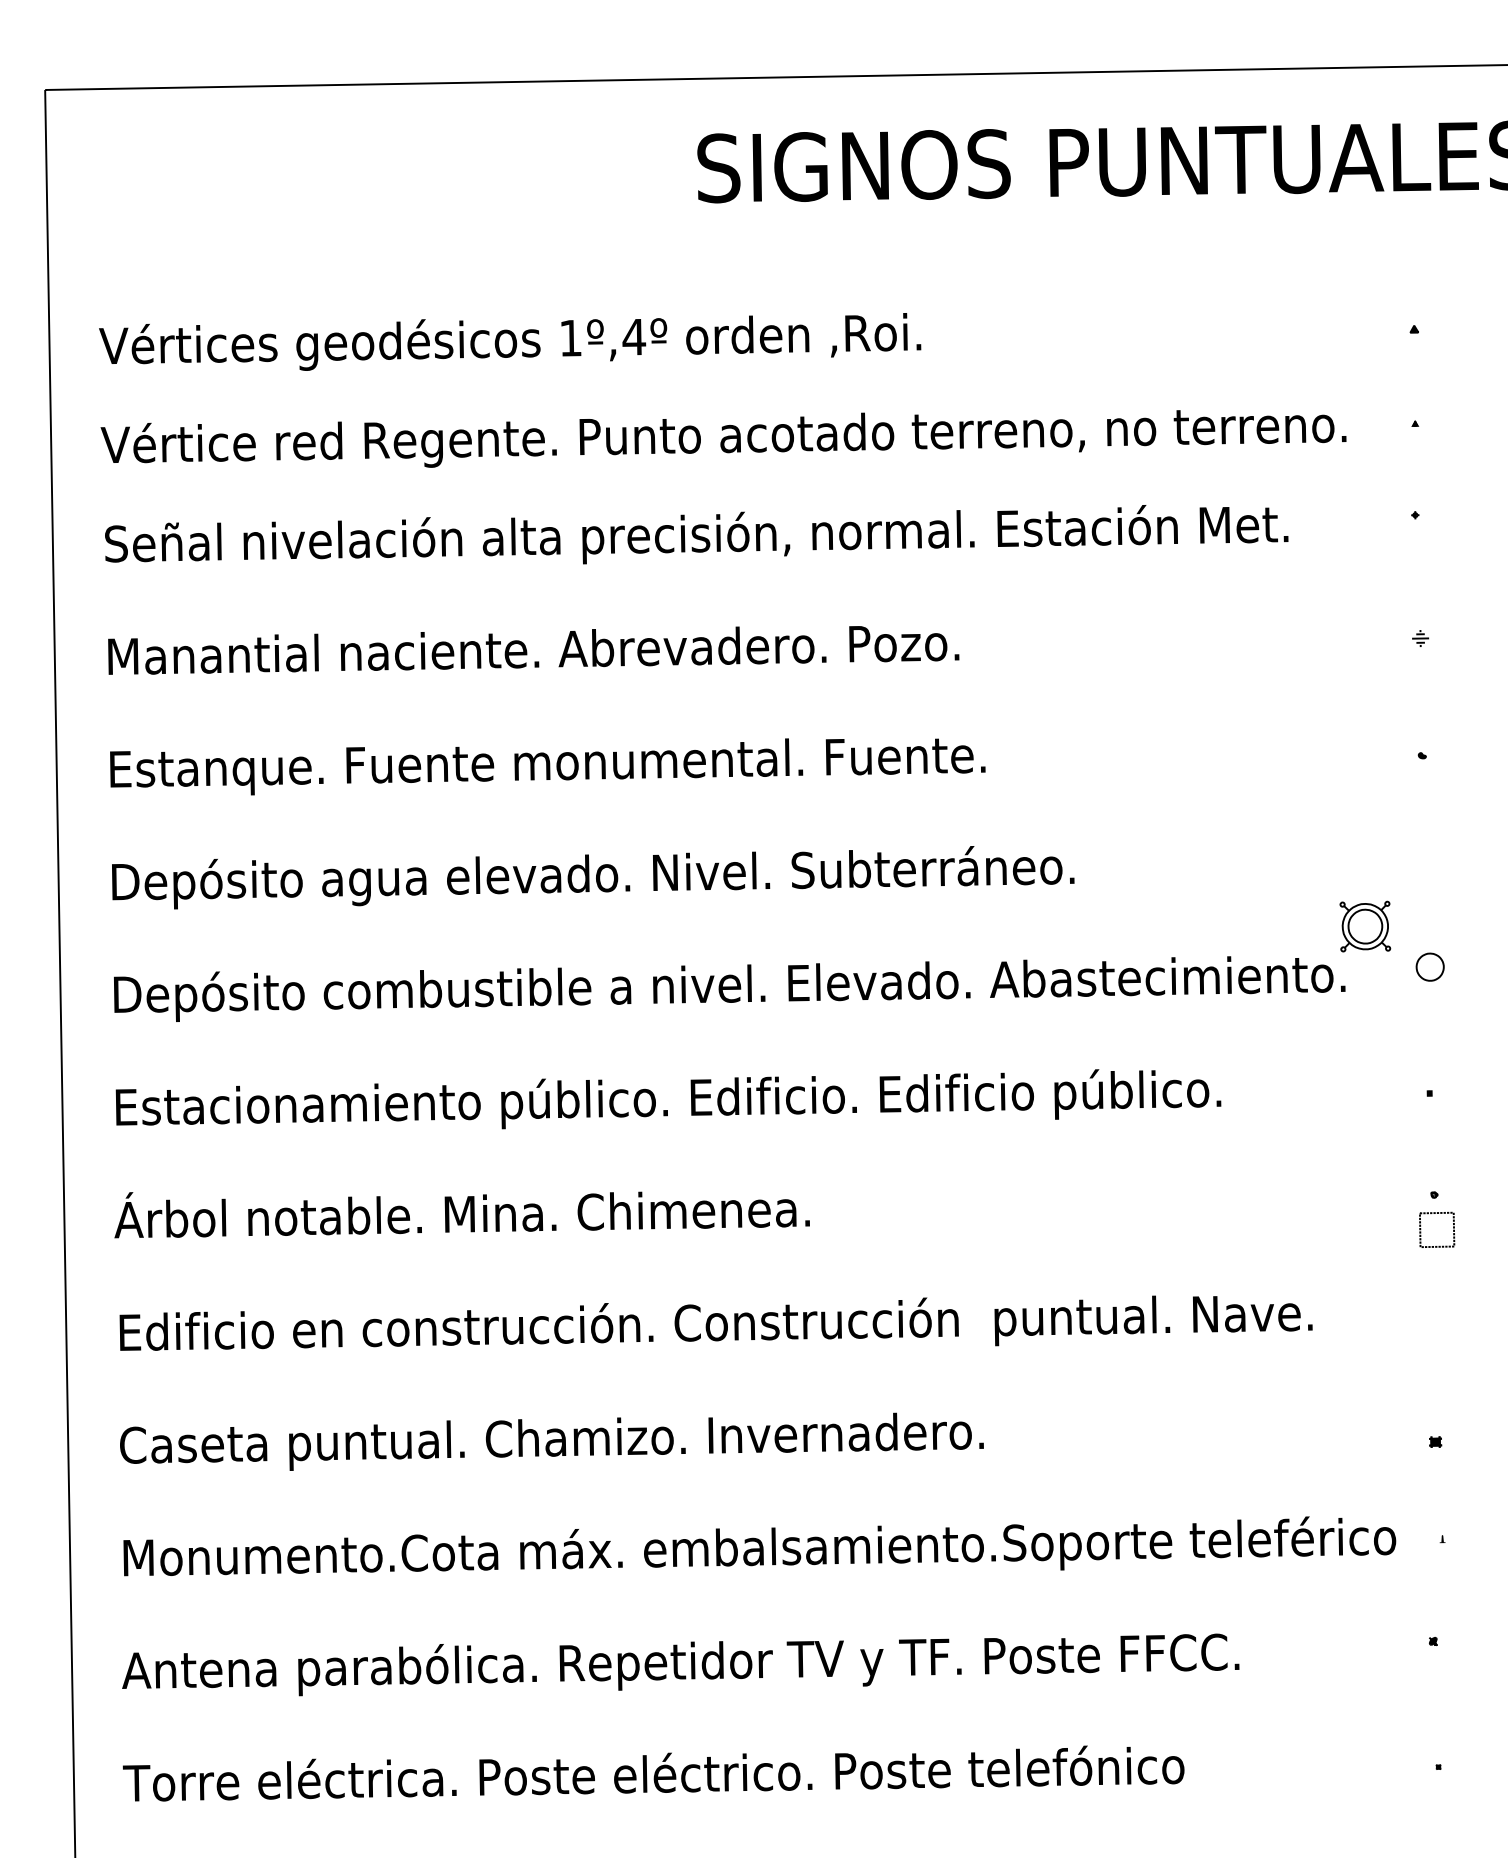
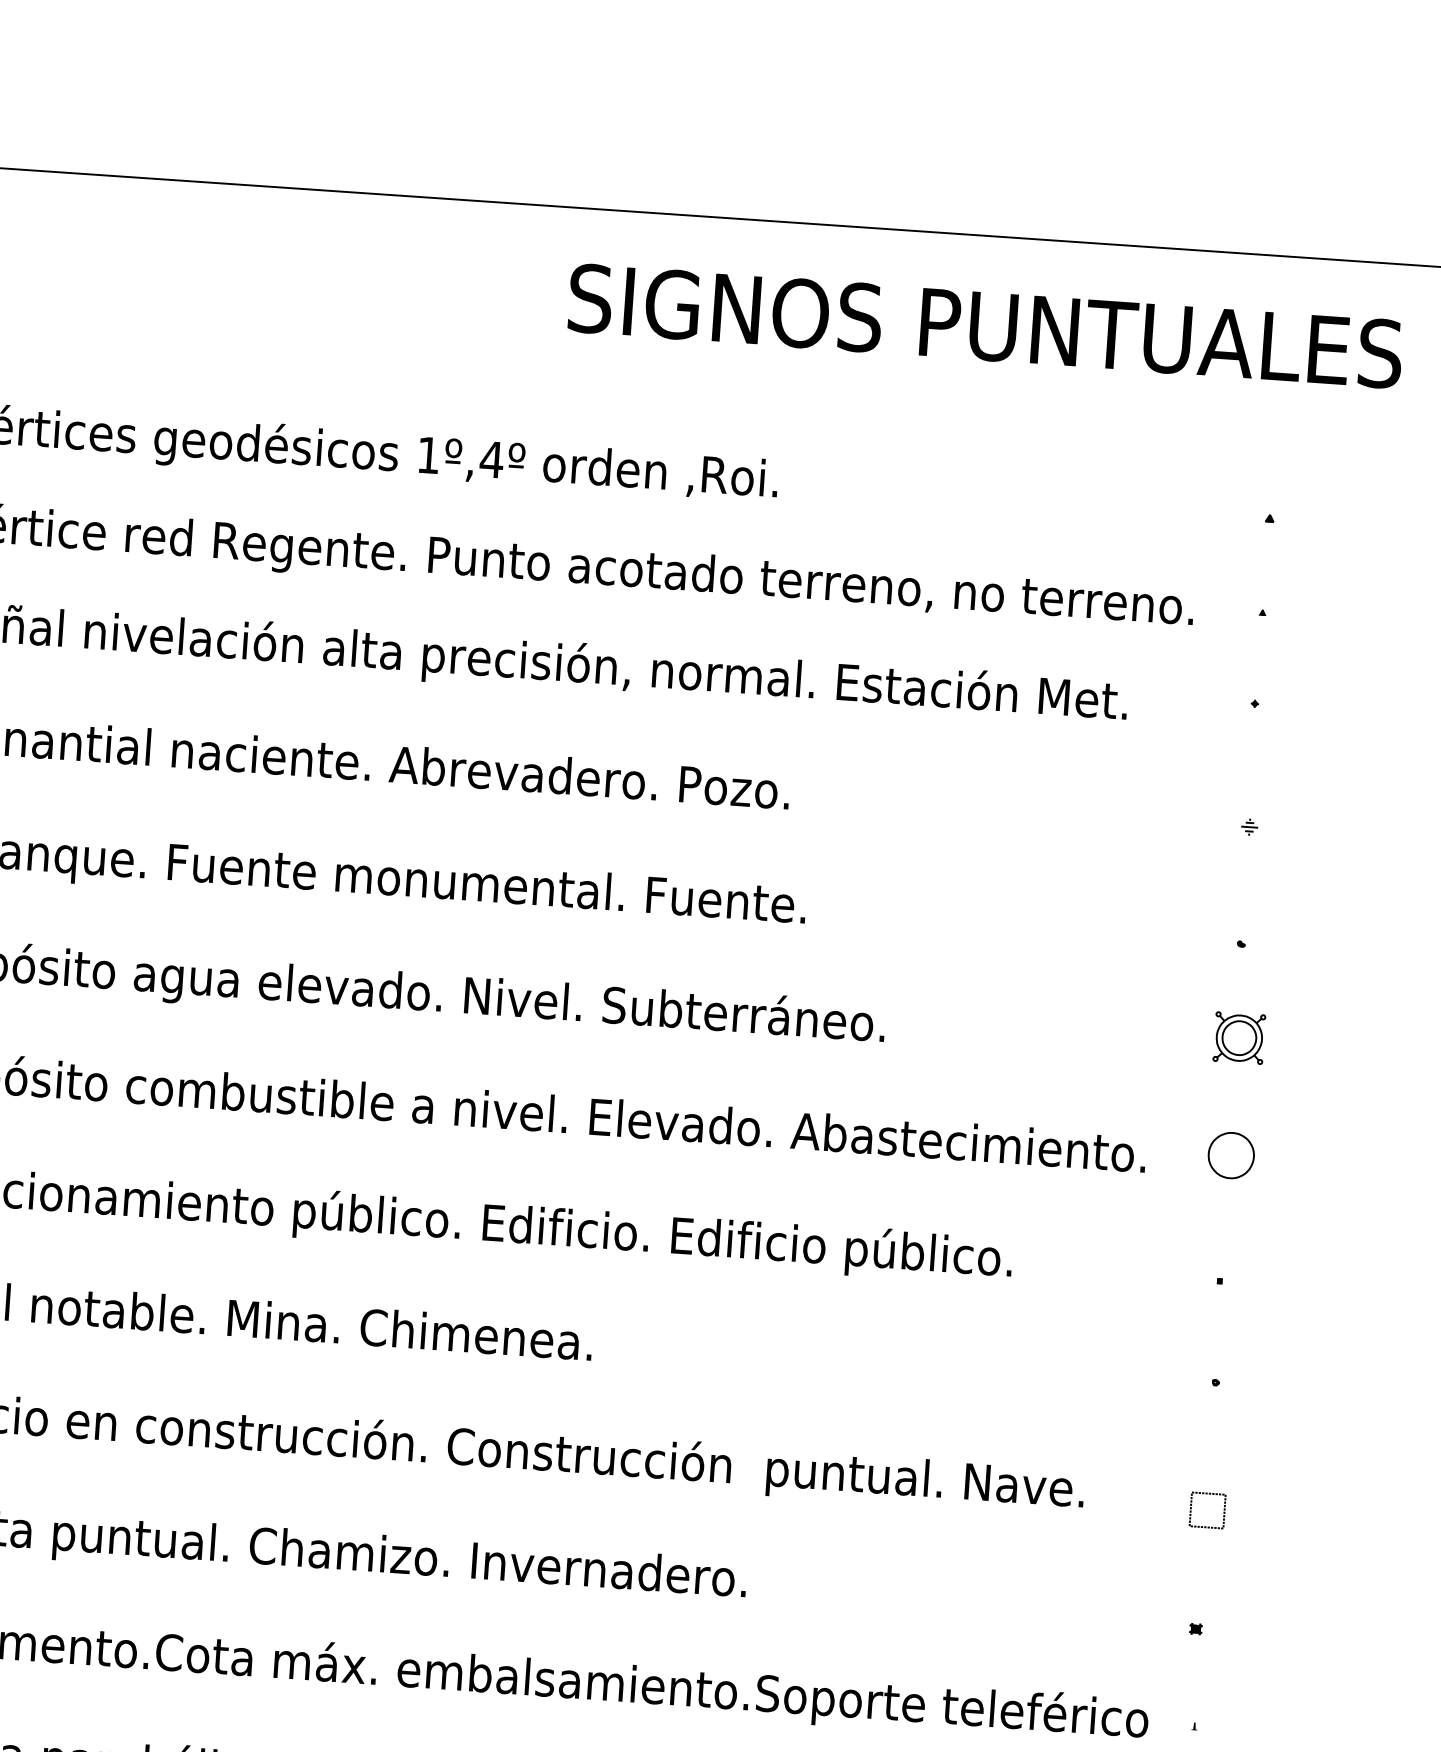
part: (1365, 926) -> (1239, 1038), moved
part: (1429, 966) -> (1230, 1154), size x1.67
part: (1437, 1213) -> (1209, 1494), moved

